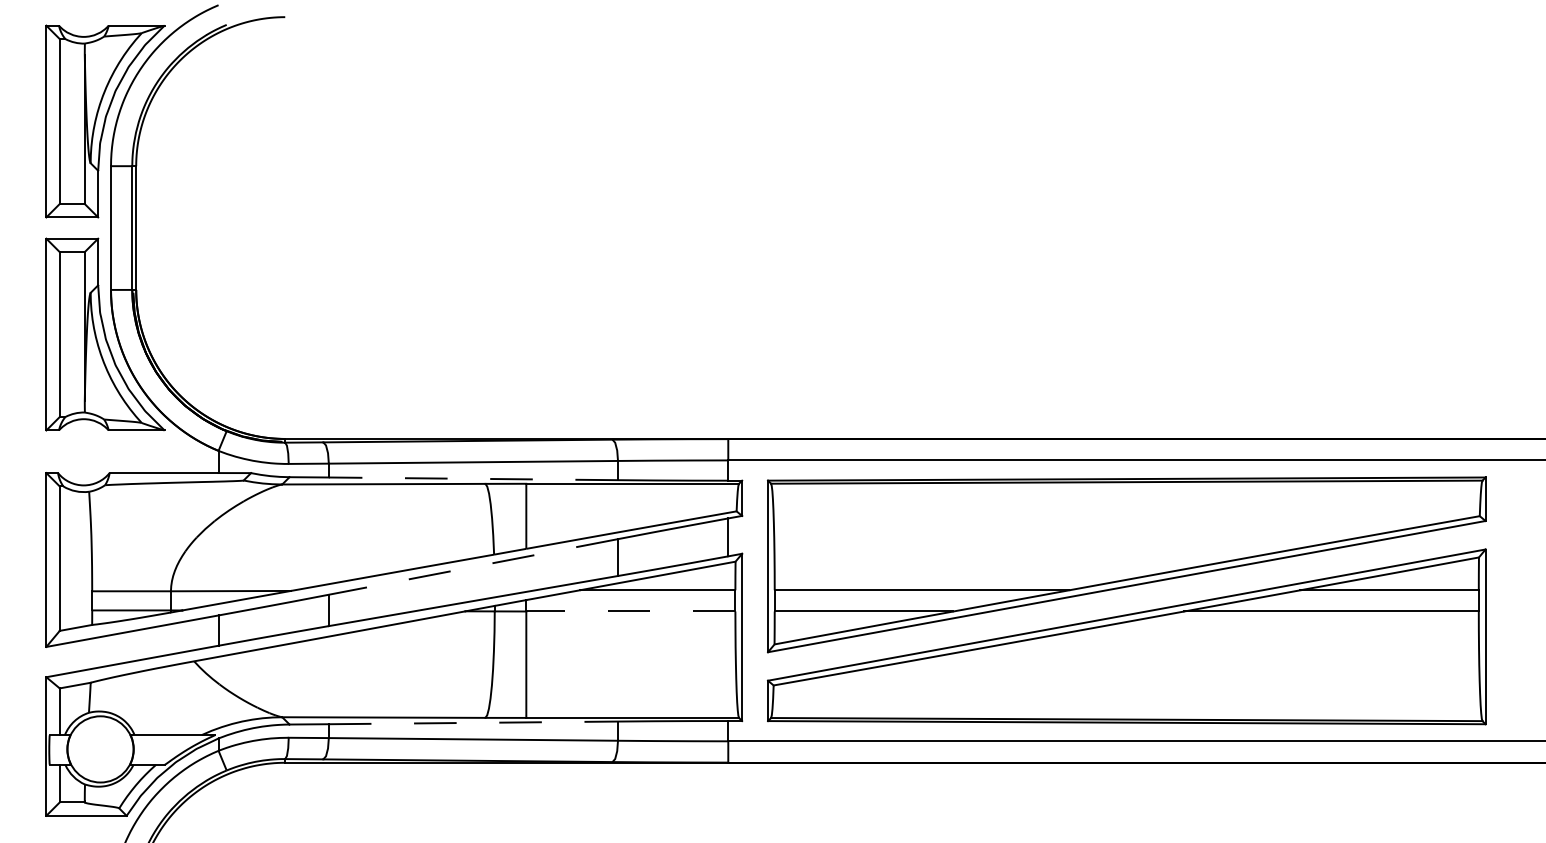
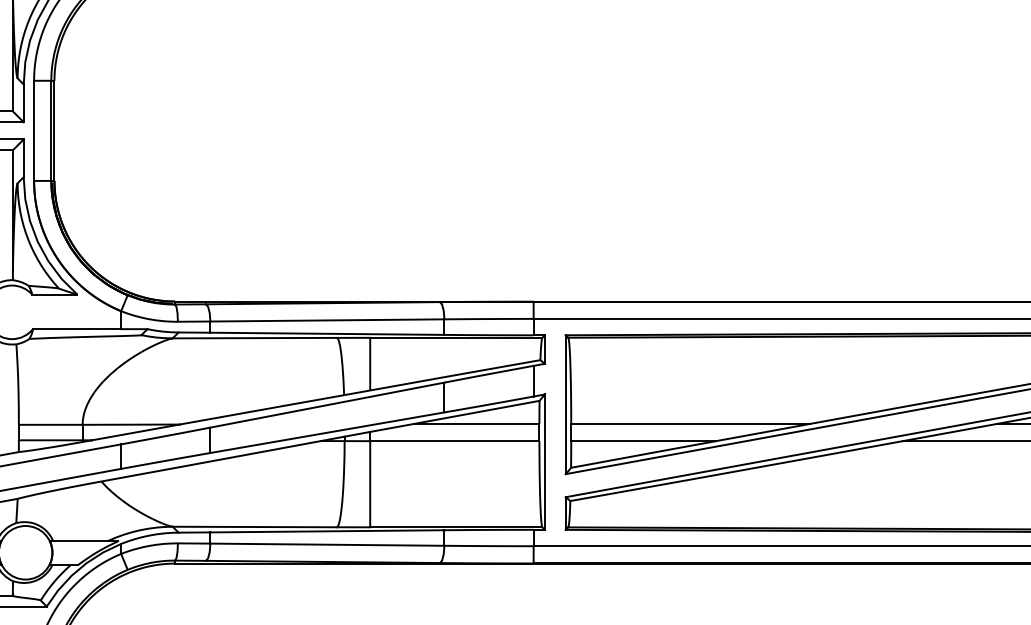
line: (473, 478) -> (327, 333), dashed -> solid
line: (472, 567) -> (326, 405), dashed -> solid
line: (630, 611) -> (454, 441), dashed -> solid
line: (473, 722) -> (327, 531), dashed -> solid

